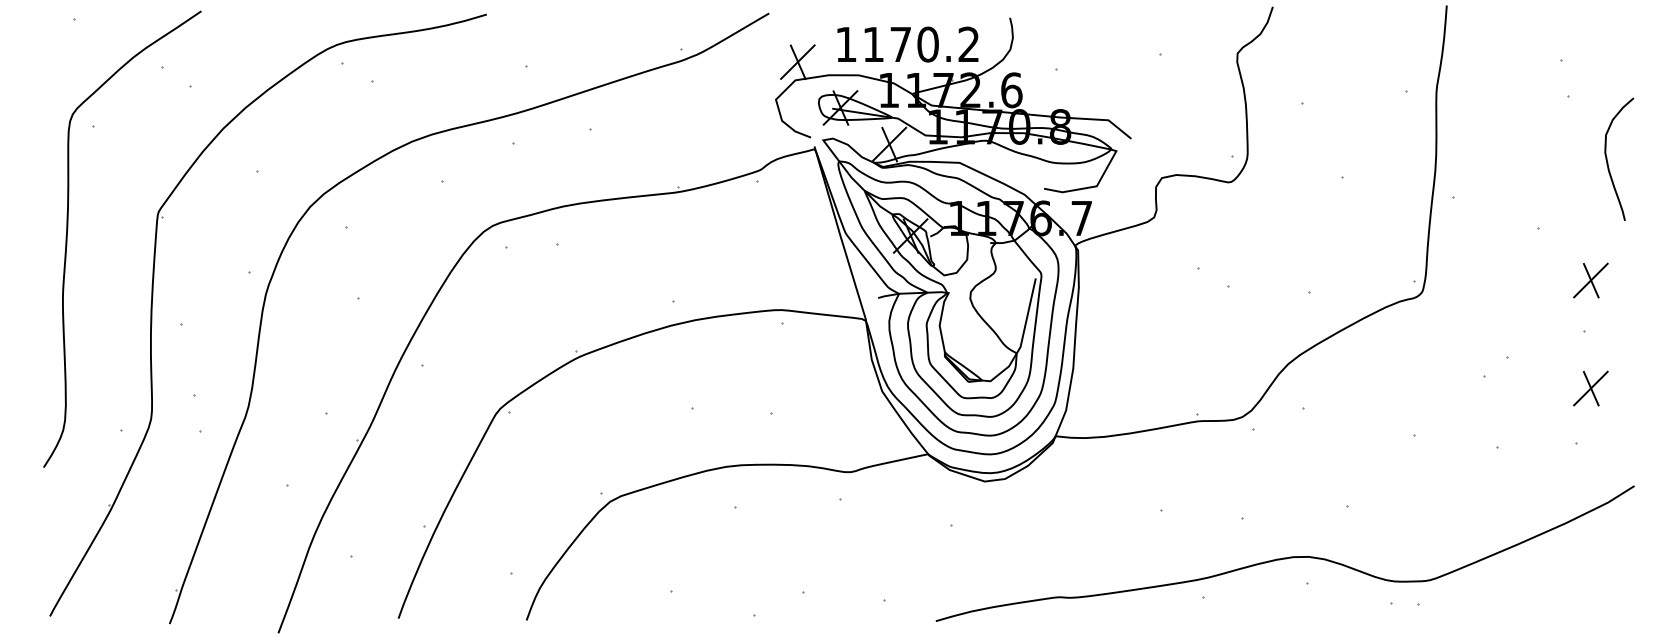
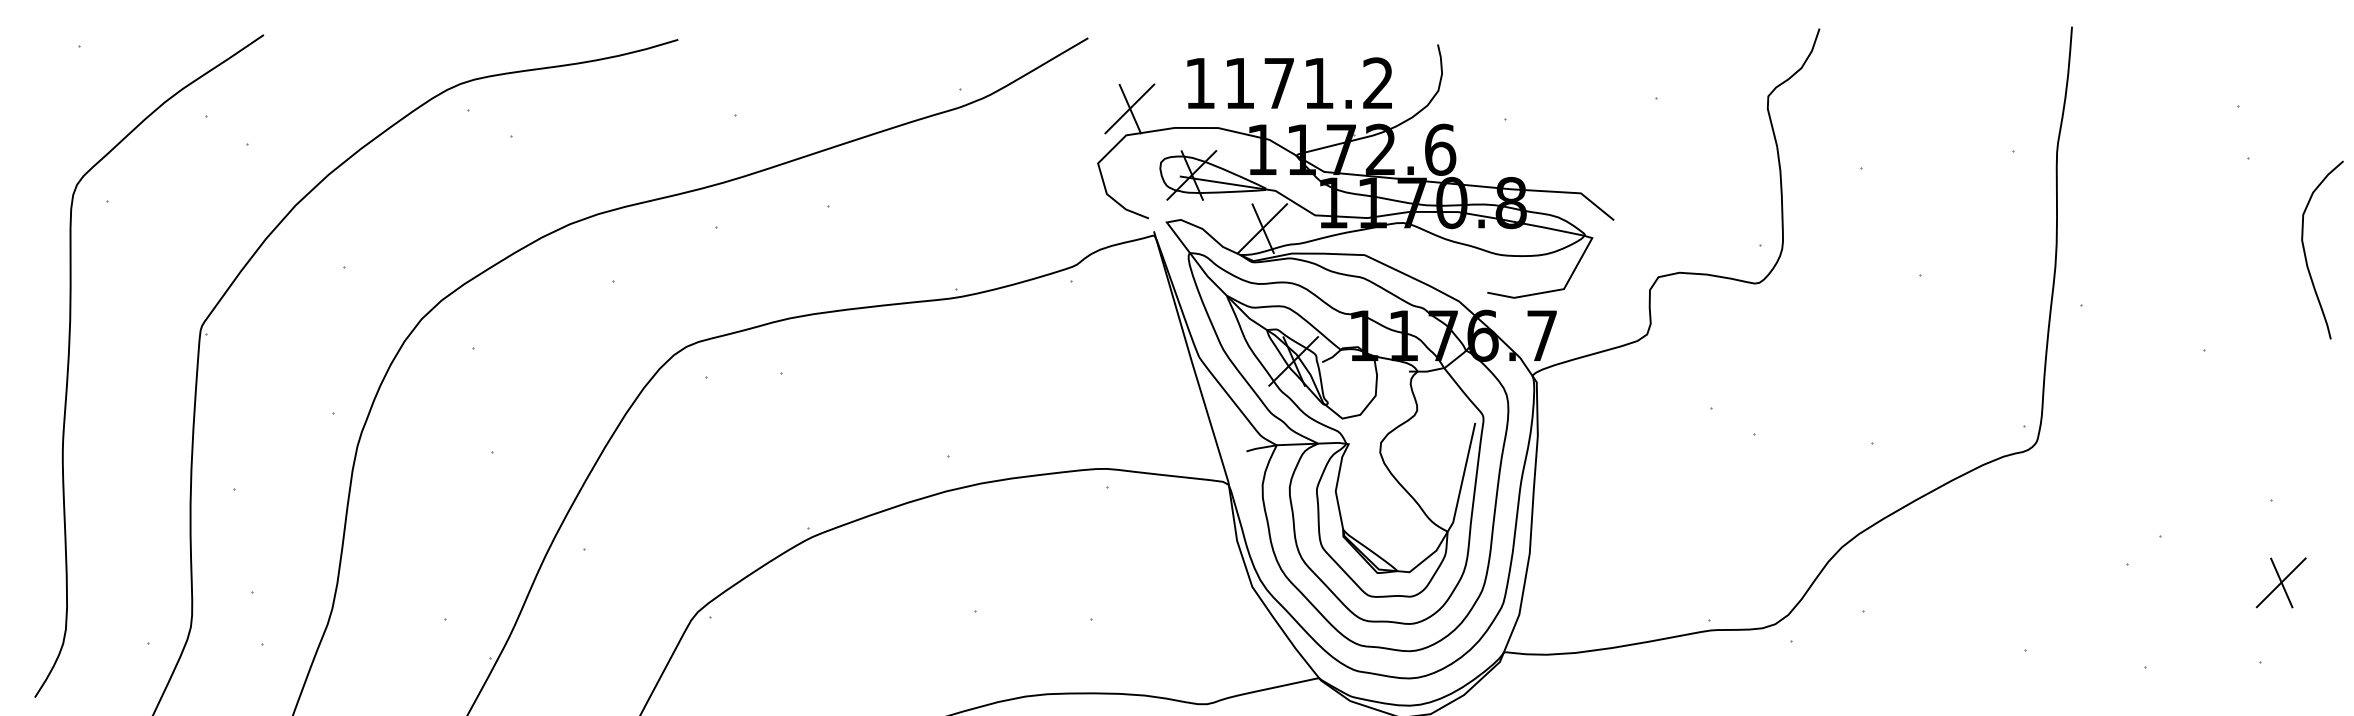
text: (927, 44) -> (1318, 83), 1170.2 -> 1171.2
part: (1590, 280) -> (2280, 425), removed

